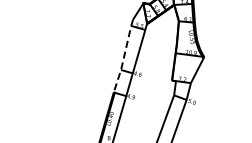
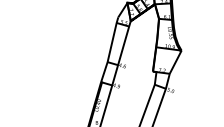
line: (124, 56) -> (110, 50), dashed -> solid

